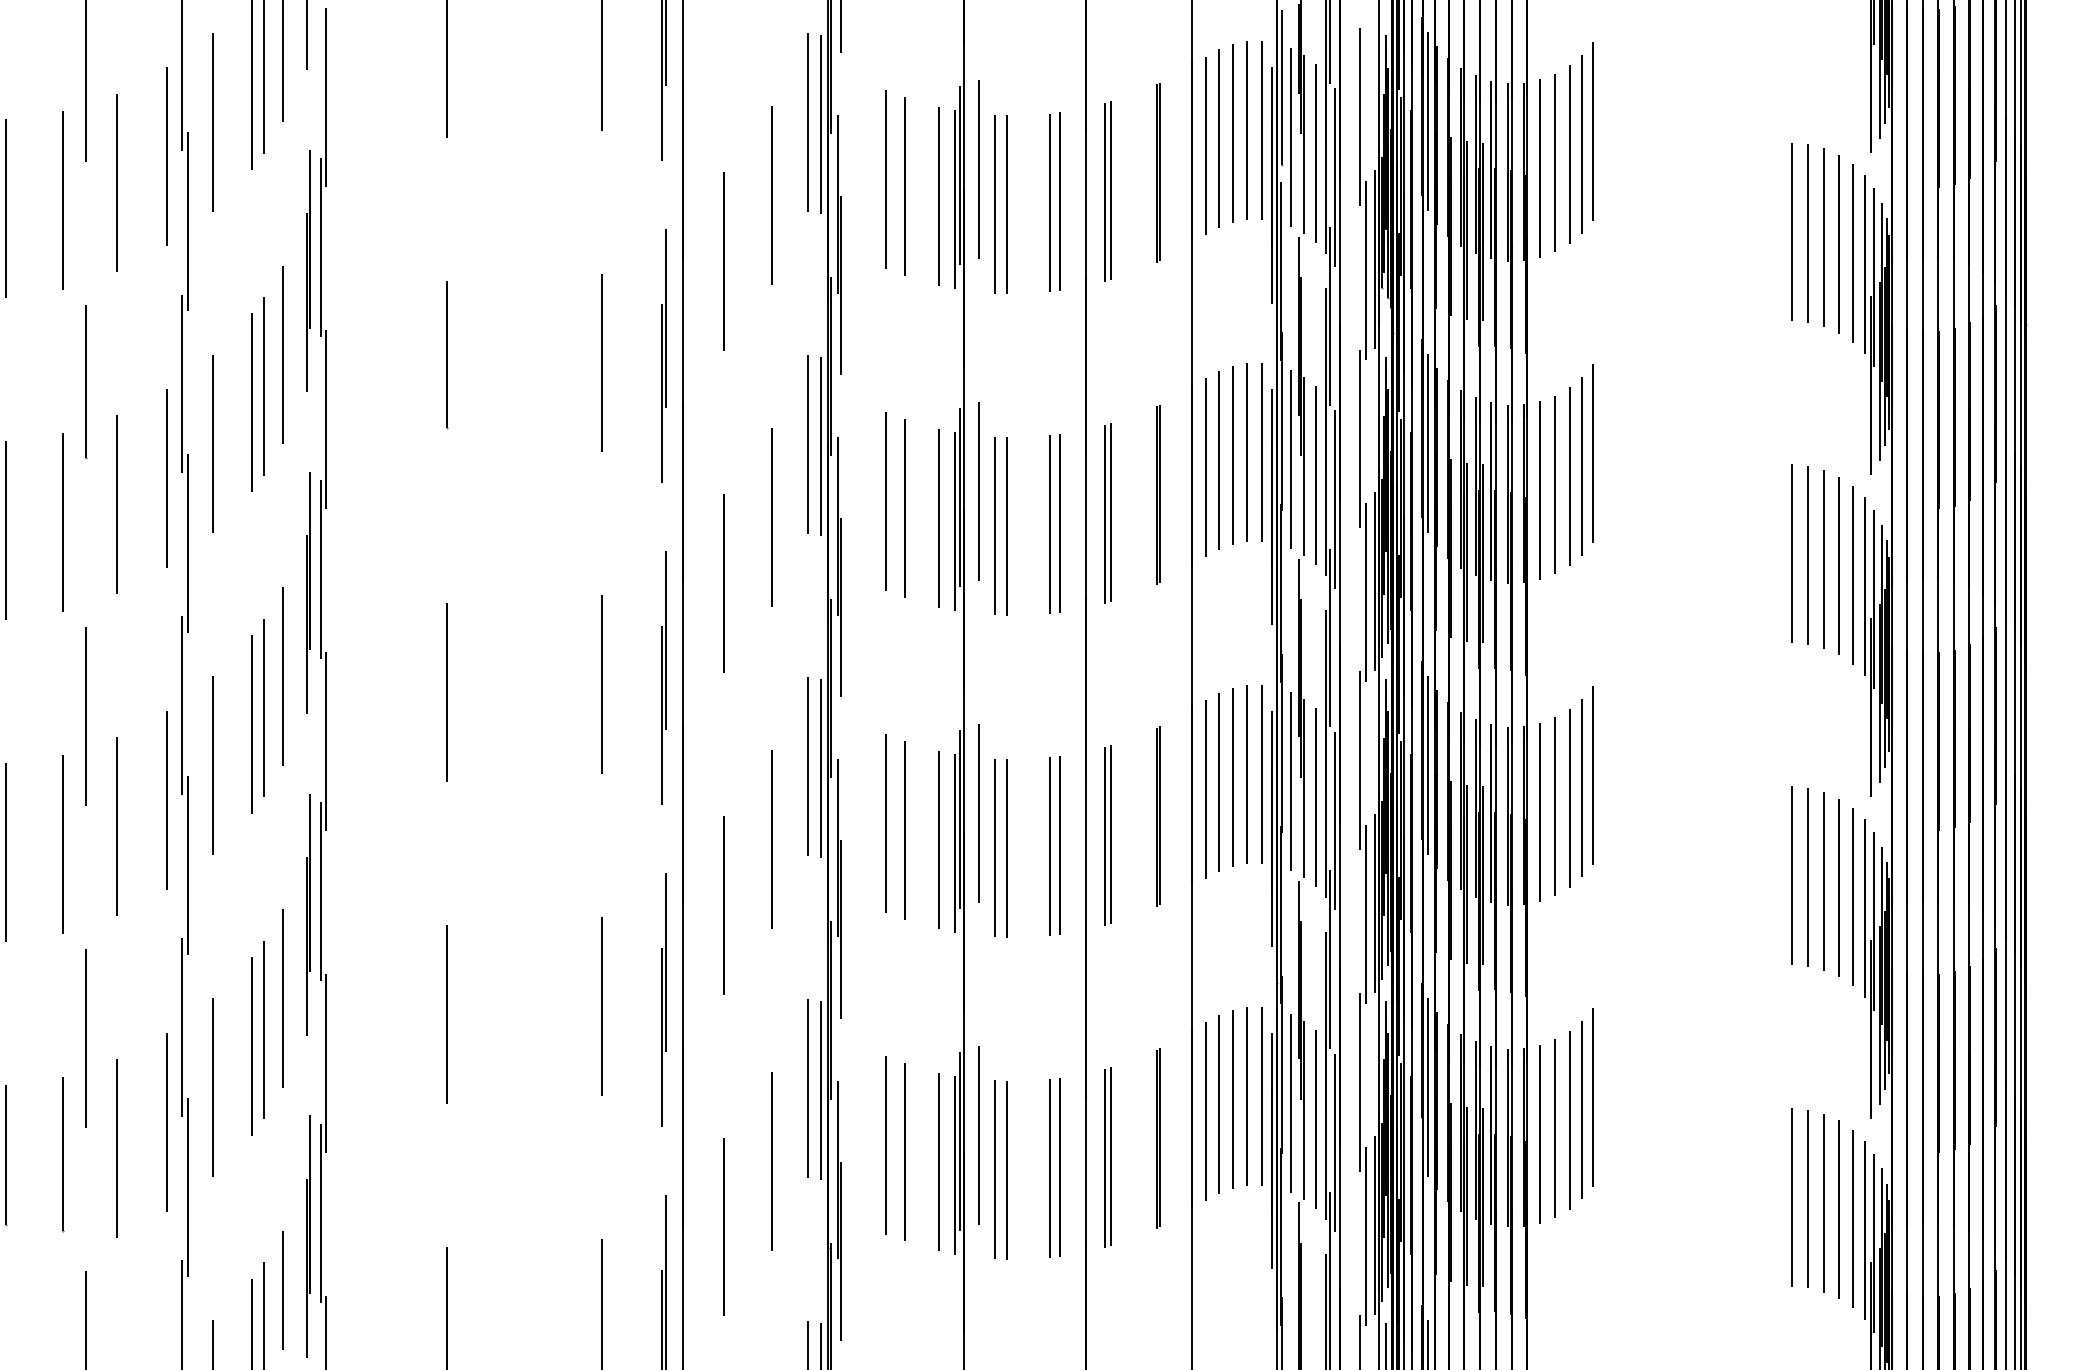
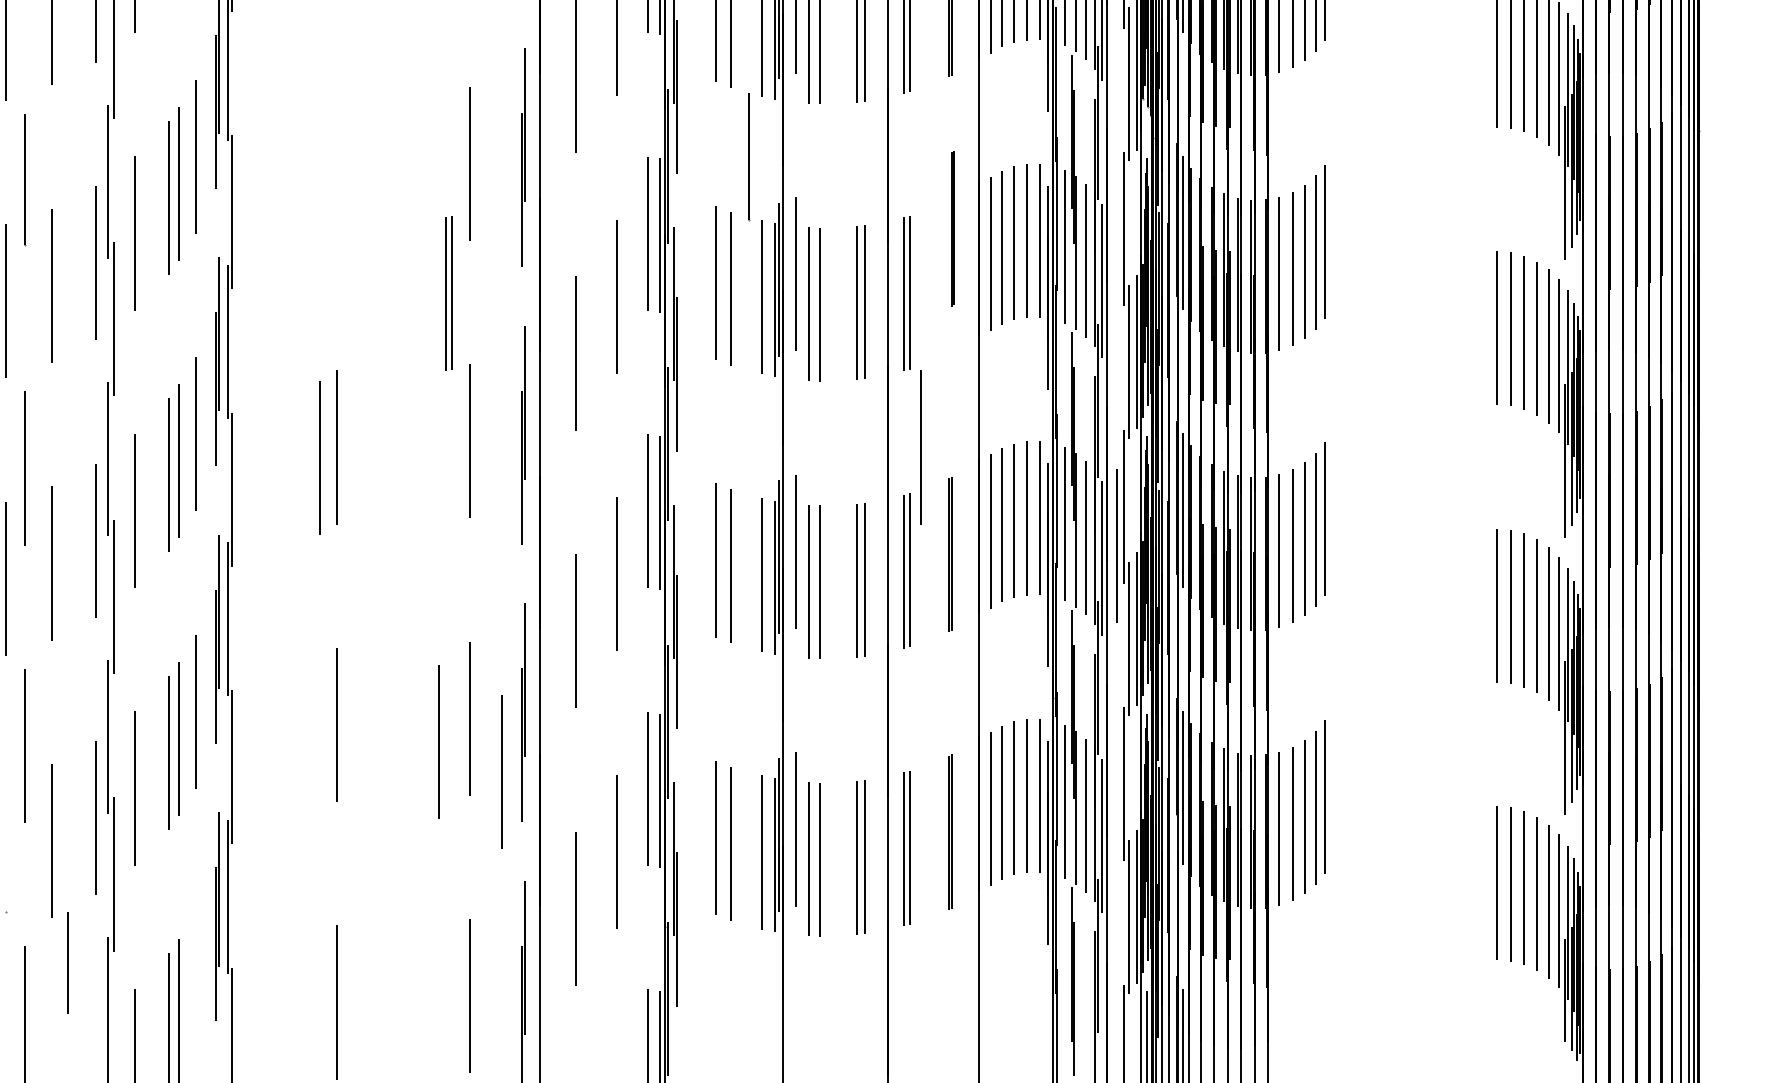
line: (447, 355) -> (749, 157), moved
line: (1157, 494) -> (952, 228), moved
part: (576, 513) -> (448, 293), added
line: (1123, 692) -> (920, 447), added
line: (427, 704) -> (320, 458), added
line: (1350, 806) -> (1115, 545), added
line: (564, 1033) -> (438, 741), added
line: (638, 1068) -> (502, 771), added
line: (62, 1153) -> (5, 845), removed
line: (282, 1290) -> (67, 963), moved

